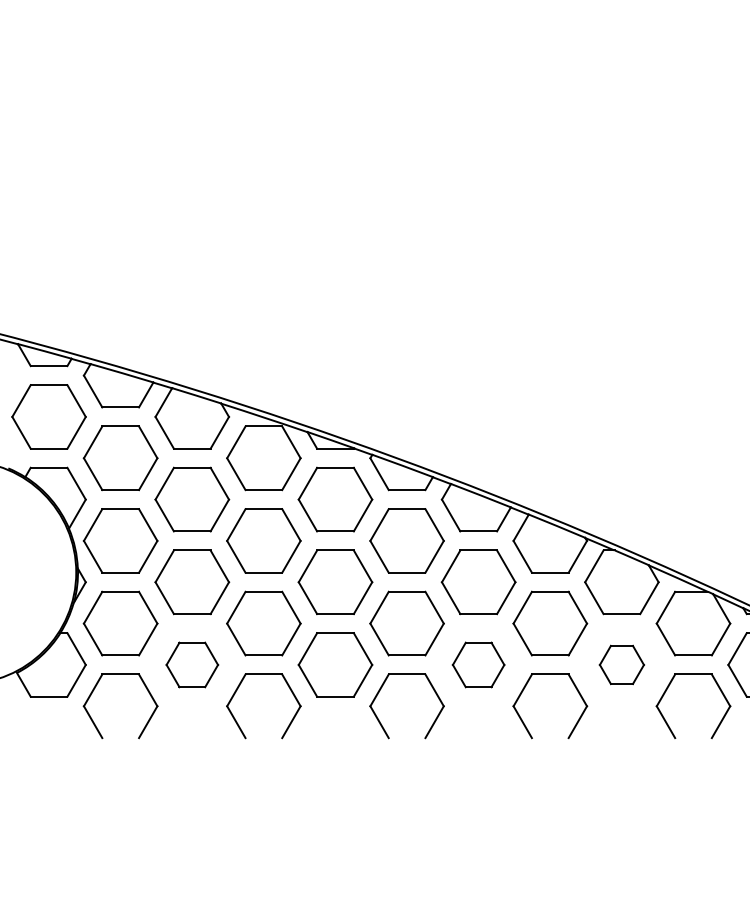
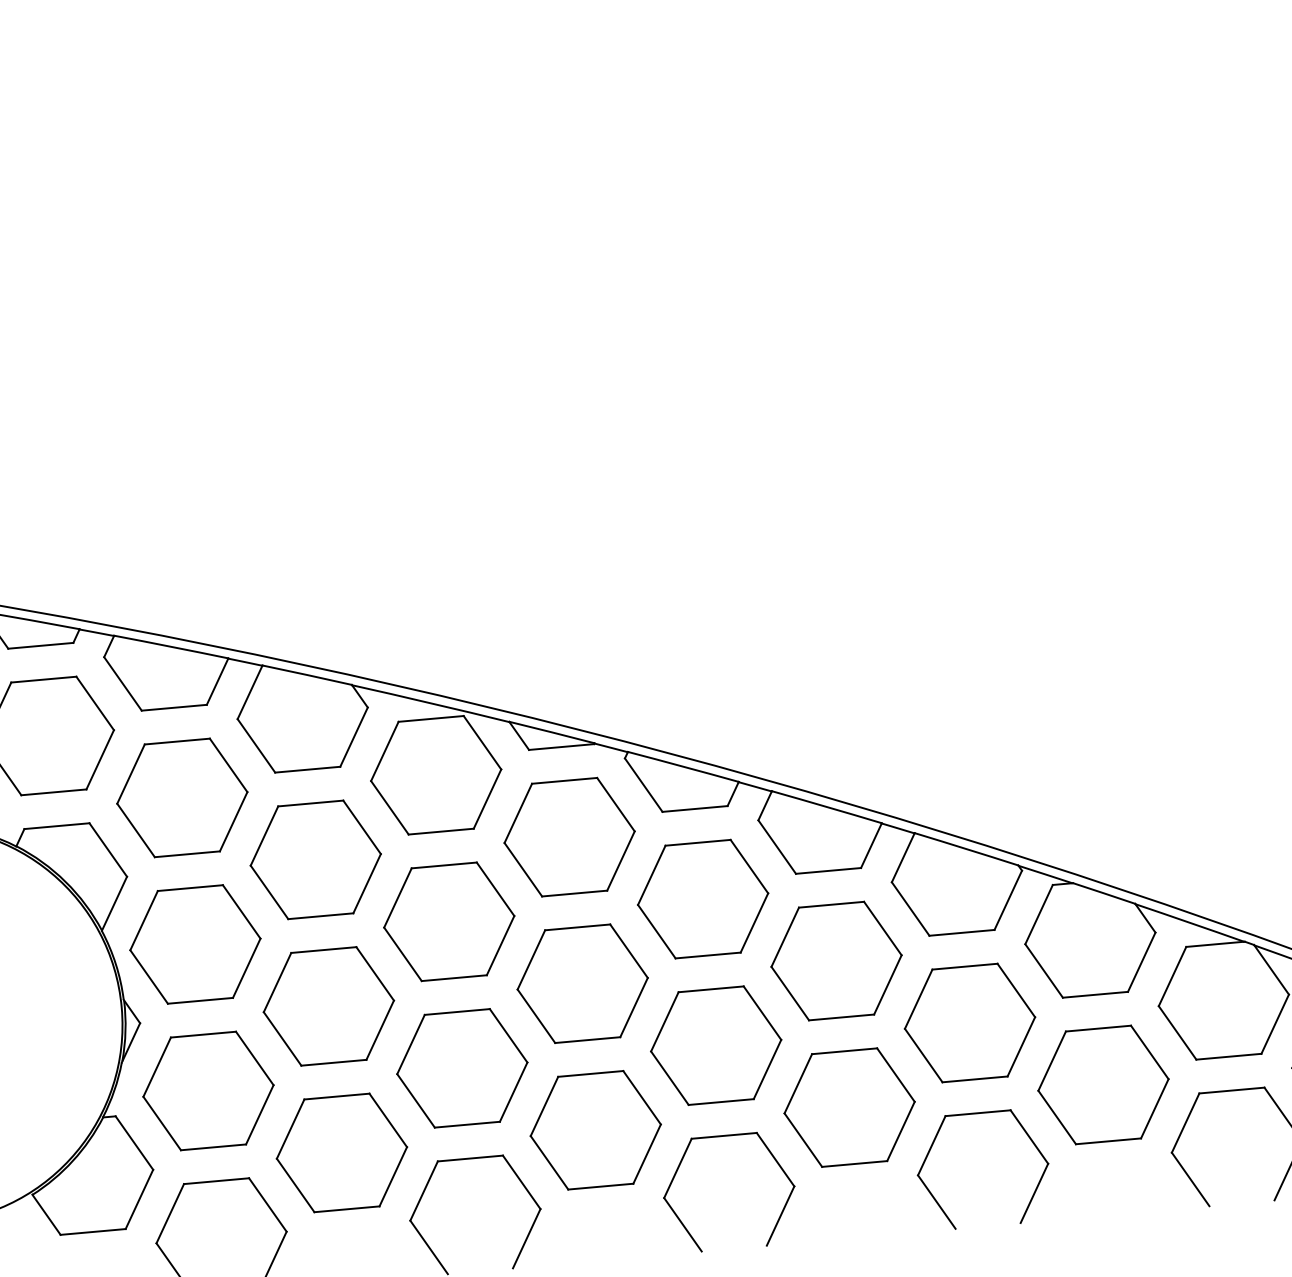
part: (192, 664) -> (342, 1152), size x1.43
part: (478, 664) -> (849, 1106), size x1.43
part: (621, 664) -> (1102, 1084), size x1.67

